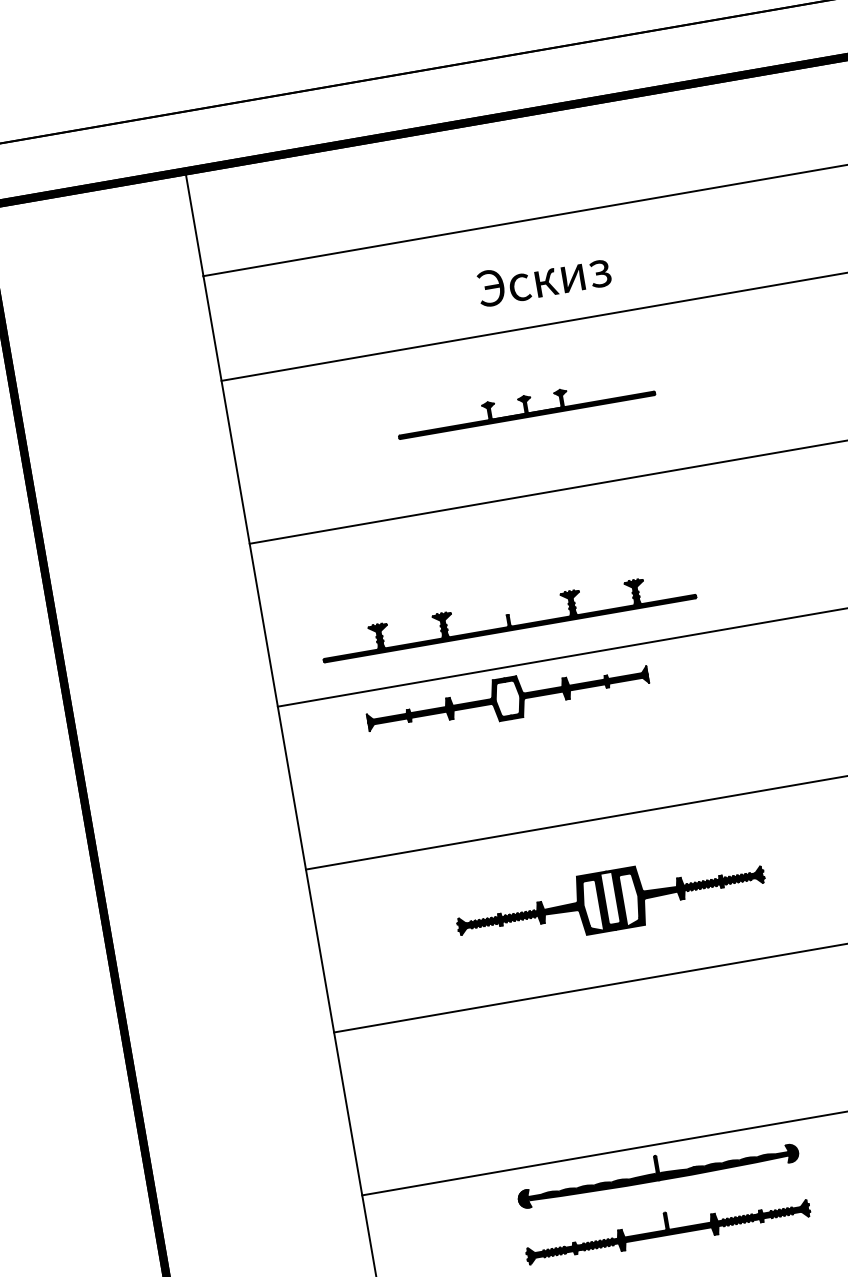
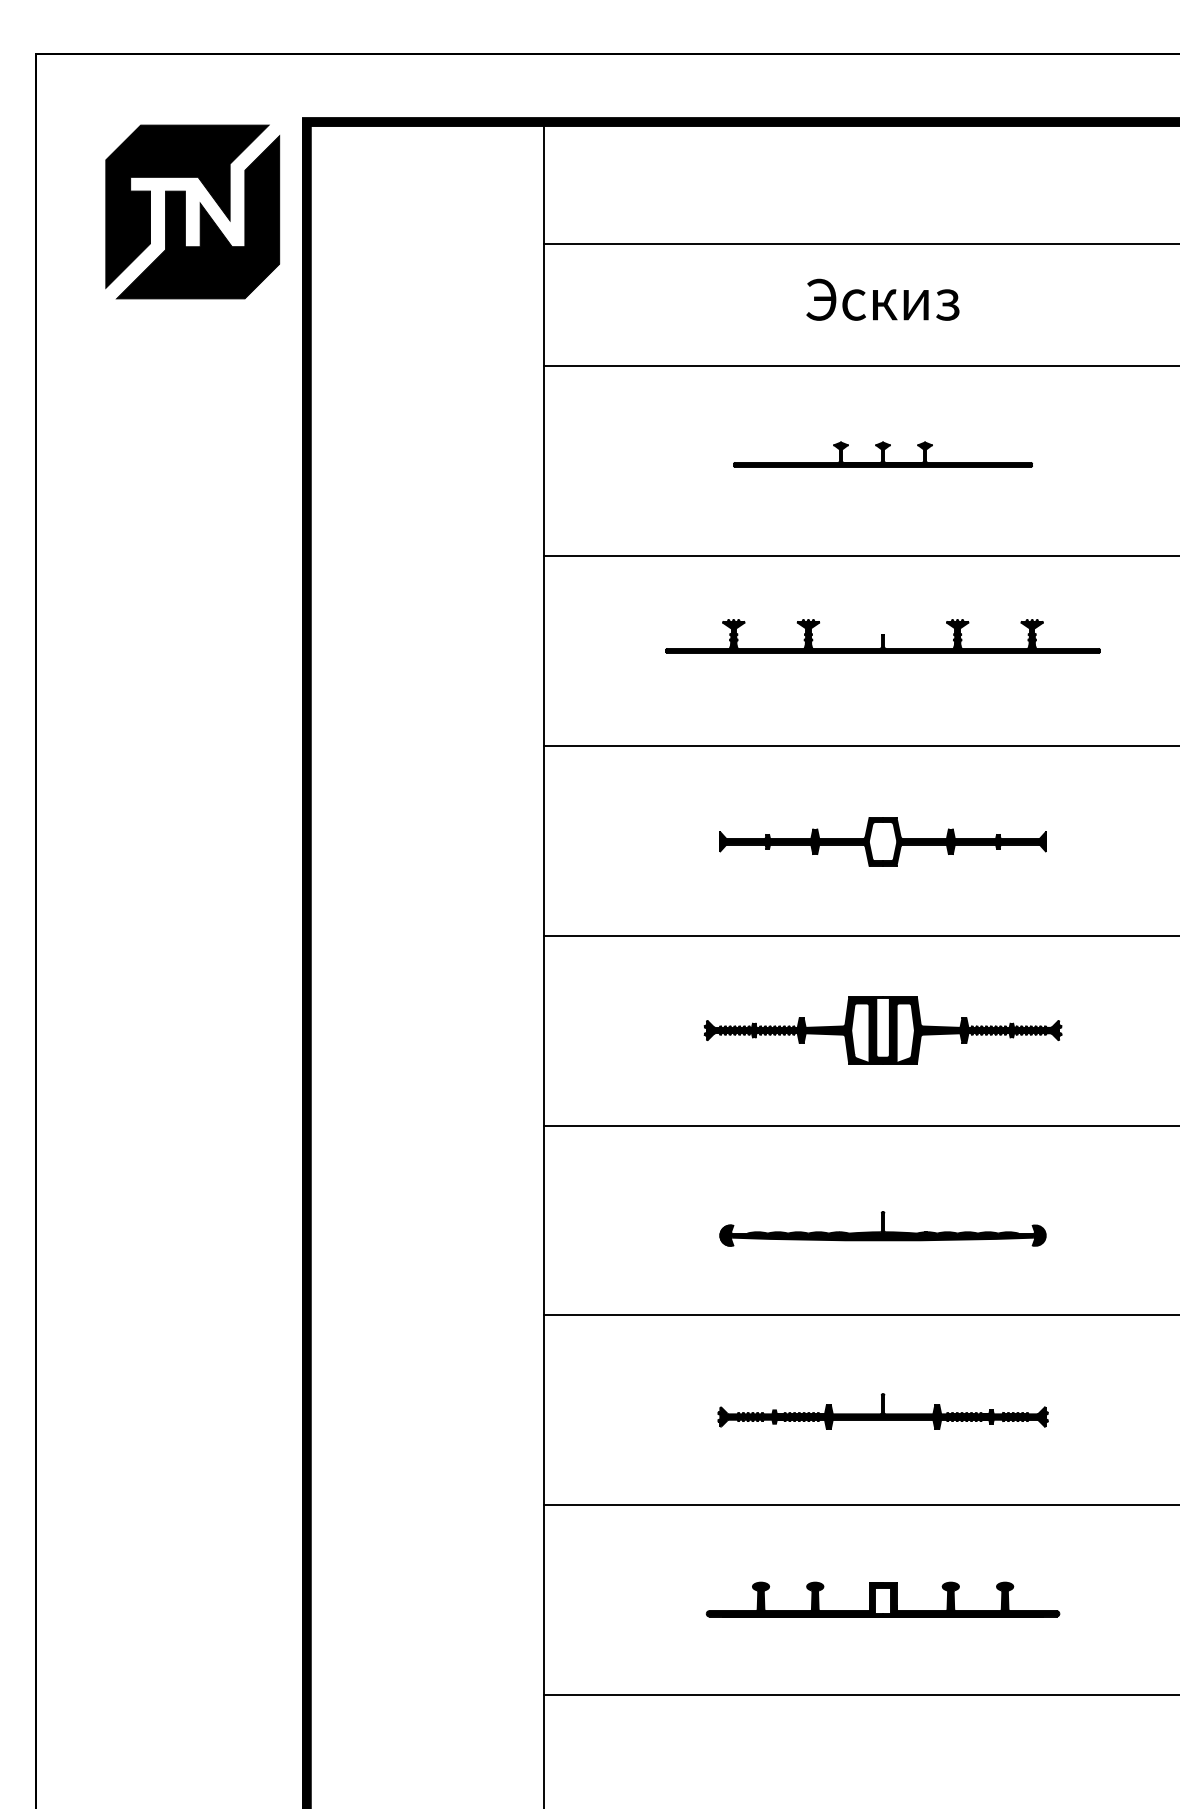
text: (543, 278) -> (882, 299), moved
part: (507, 616) -> (882, 636), moved
part: (507, 698) -> (882, 841), moved
part: (656, 1170) -> (882, 1228), moved

